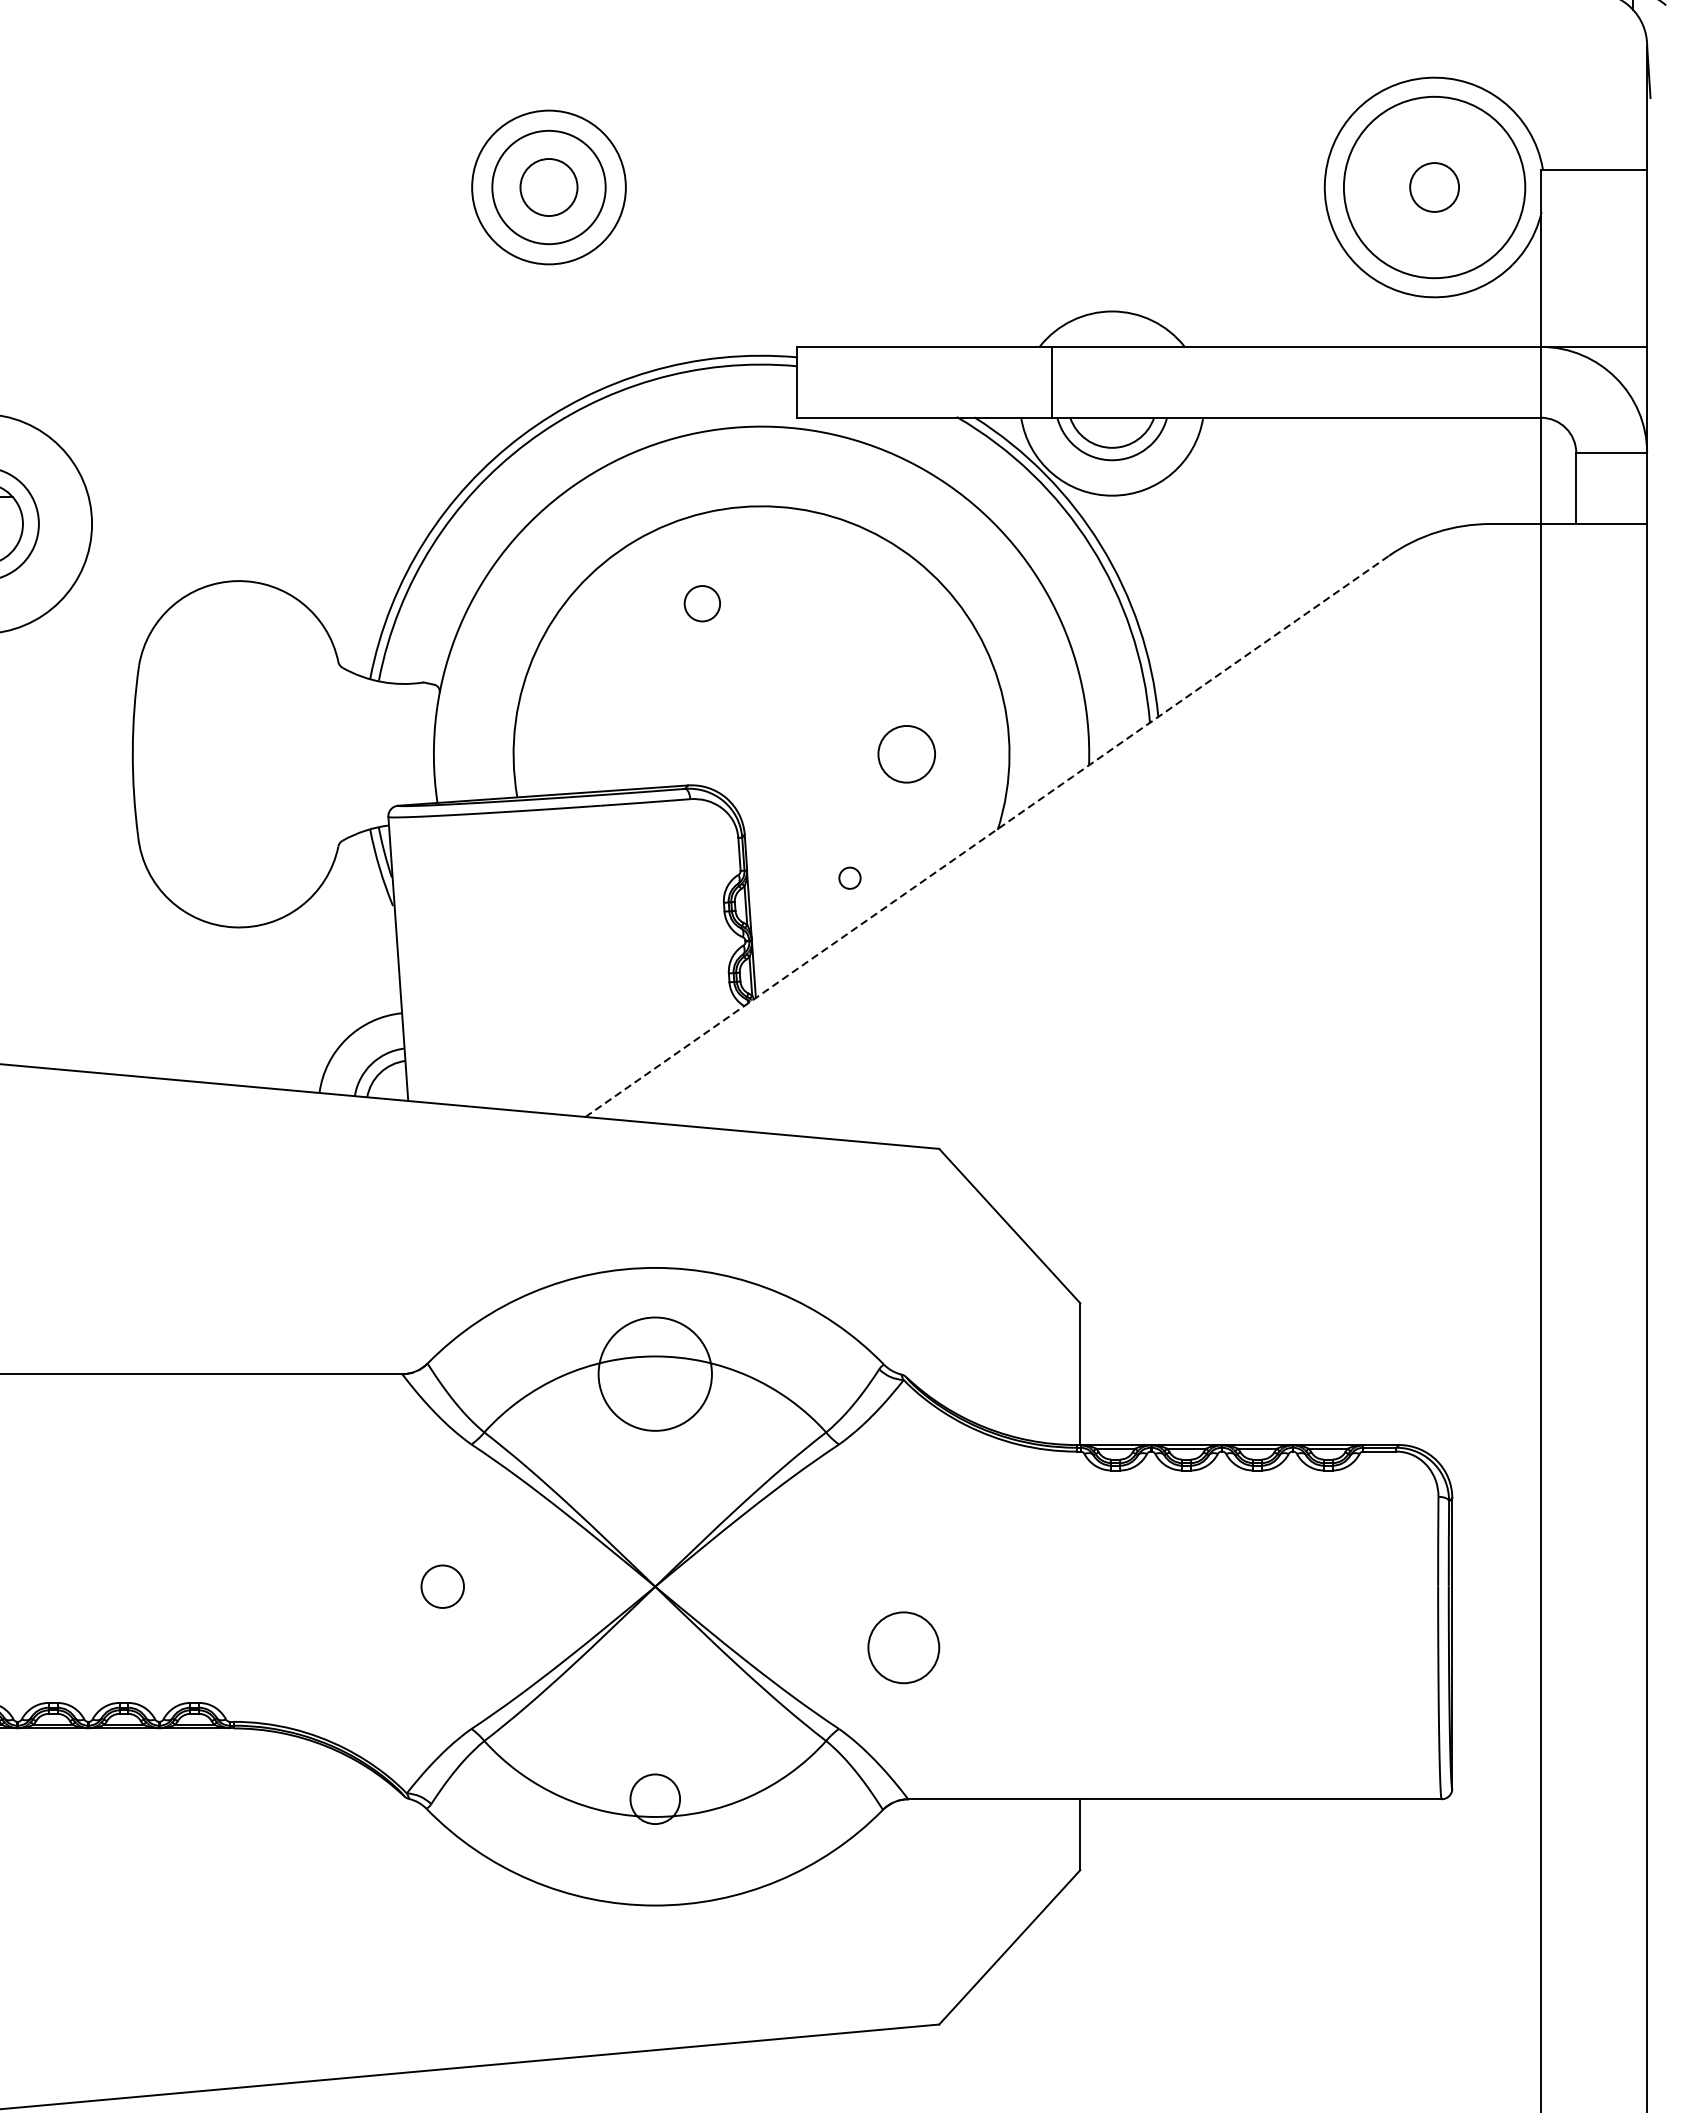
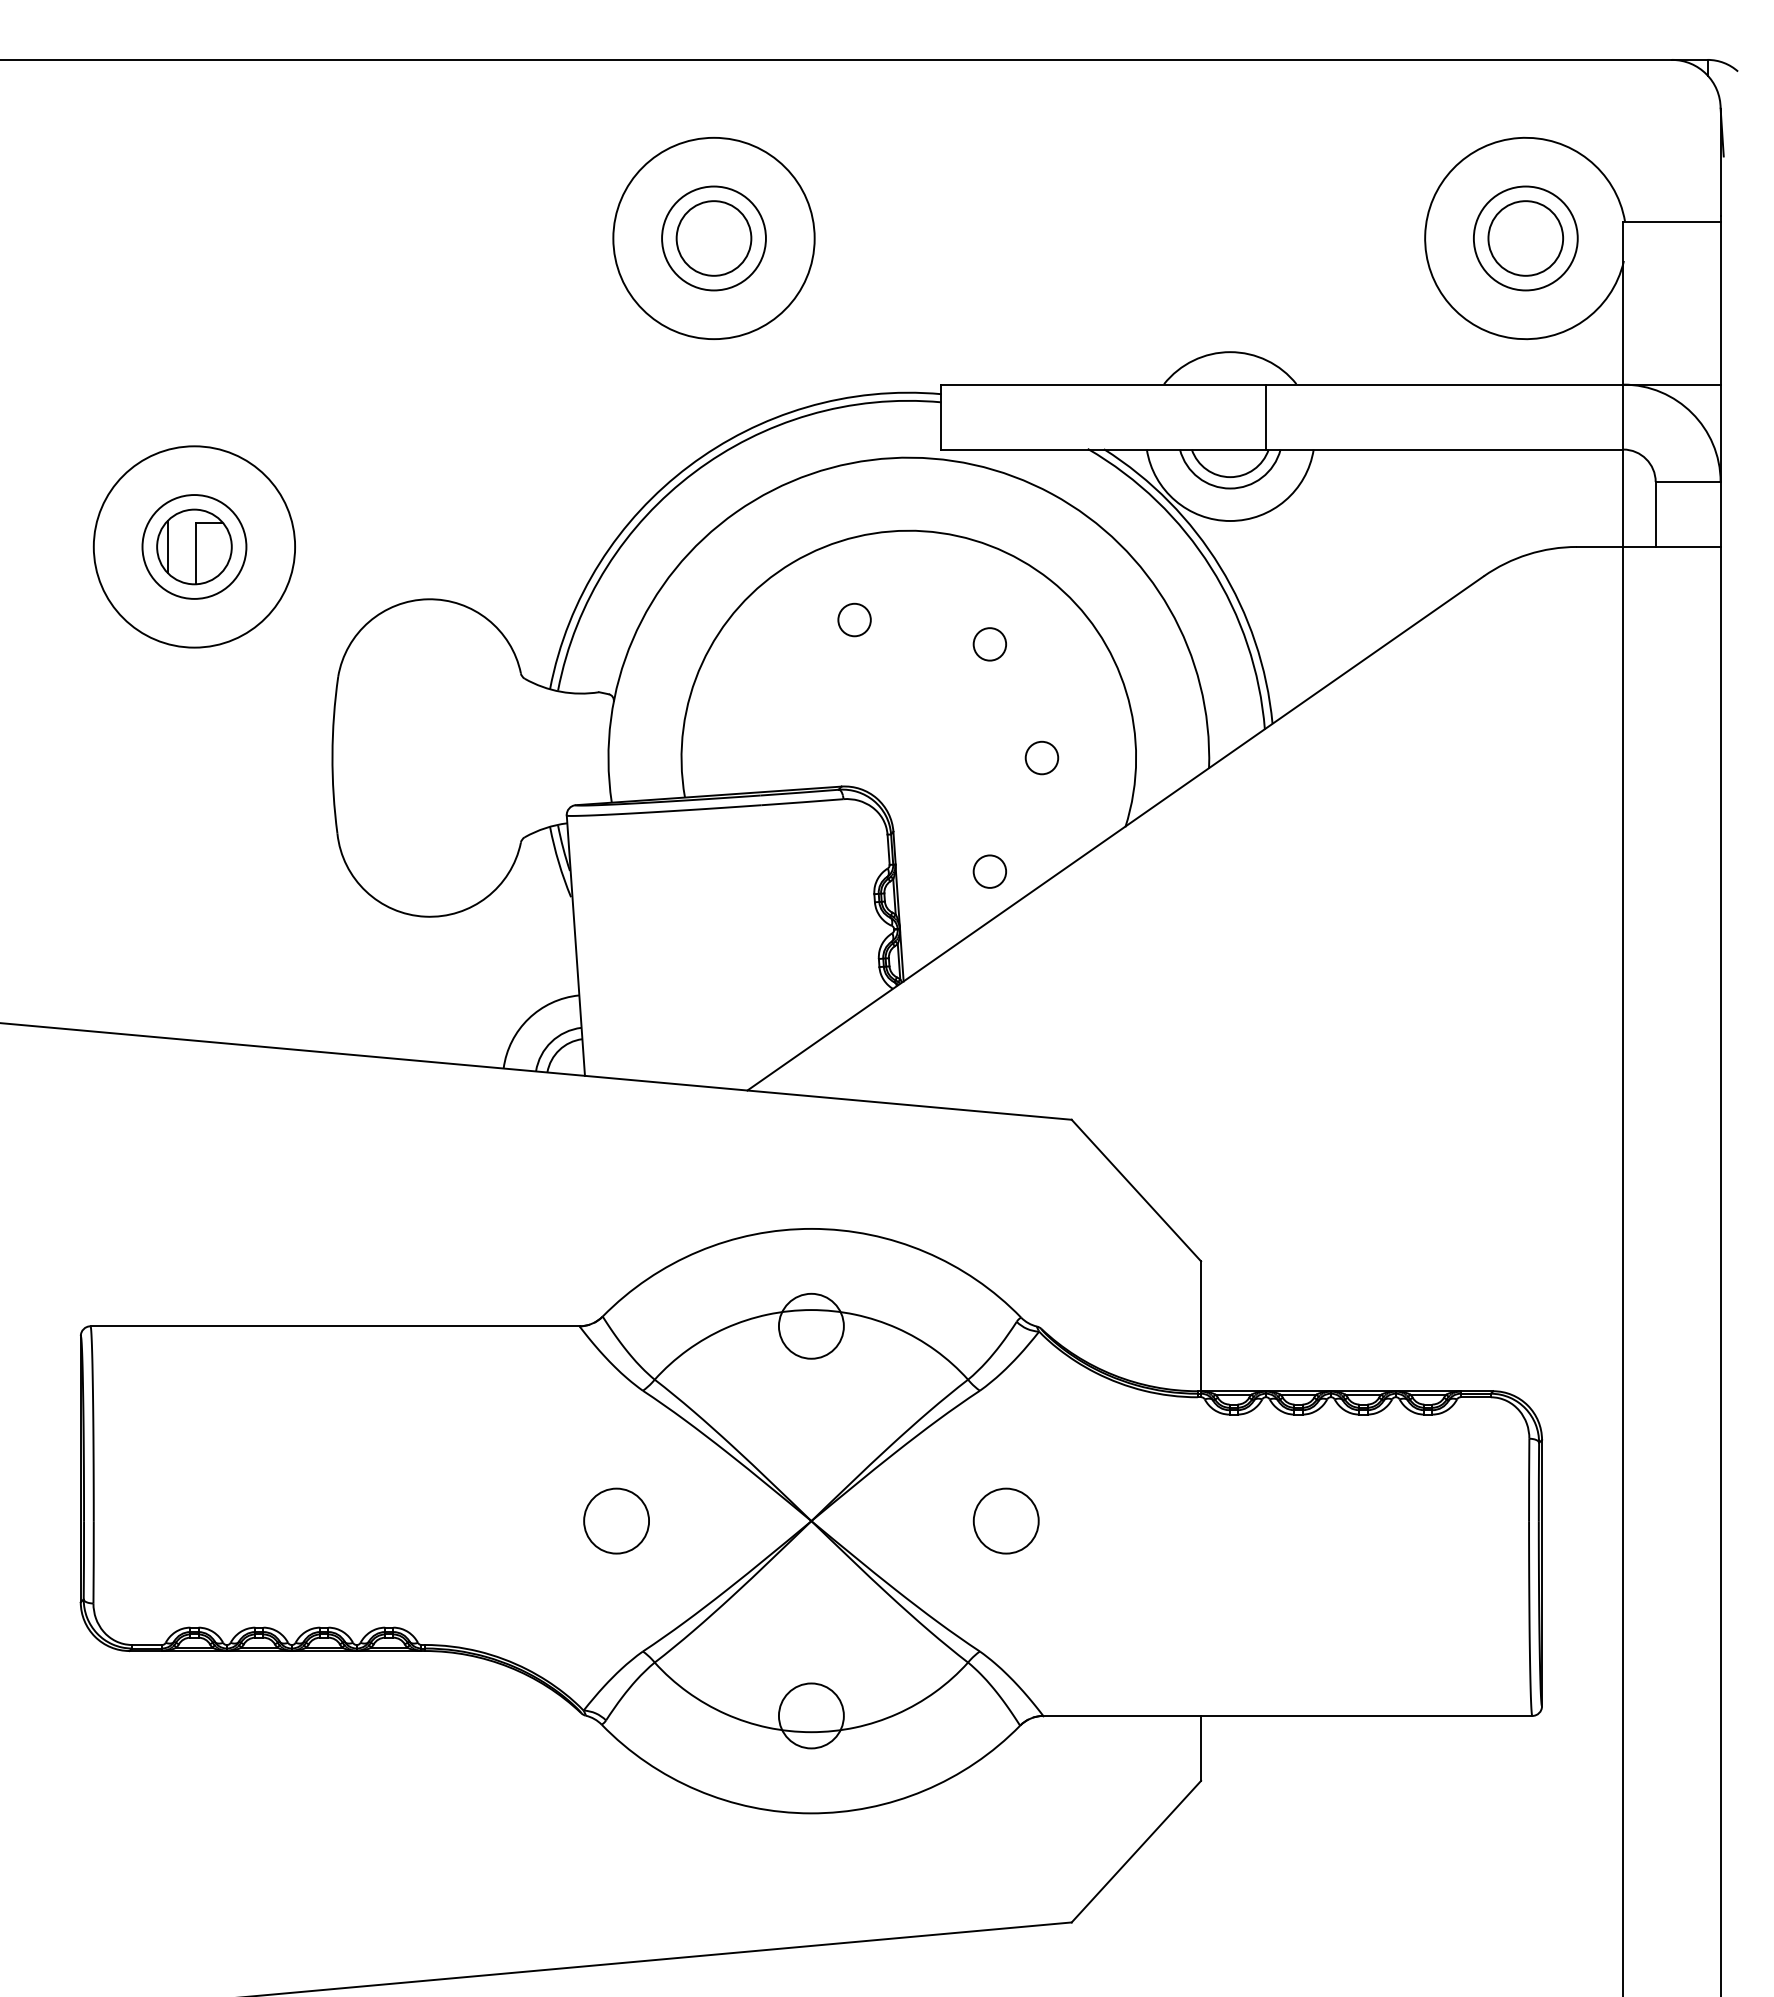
circle: (548, 187) -> (713, 238), size x1.43
circle: (548, 187) -> (713, 238), size x1.43
circle: (1434, 187) -> (1525, 238), size x0.62
circle: (1434, 187) -> (1525, 238), size x1.67
line: (1052, 381) -> (1266, 416), moved
circle: (849, 630) -> (989, 644), added
circle: (906, 753) -> (1041, 757), size x0.62
line: (988, 836) -> (1116, 833), dashed -> solid
circle: (849, 878) -> (989, 871), size x1.67
circle: (654, 1373) -> (810, 1325), size x0.62
circle: (442, 1586) -> (616, 1520), size x1.67
circle: (902, 1647) -> (1005, 1520), moved
circle: (654, 1798) -> (810, 1715), size x1.43

